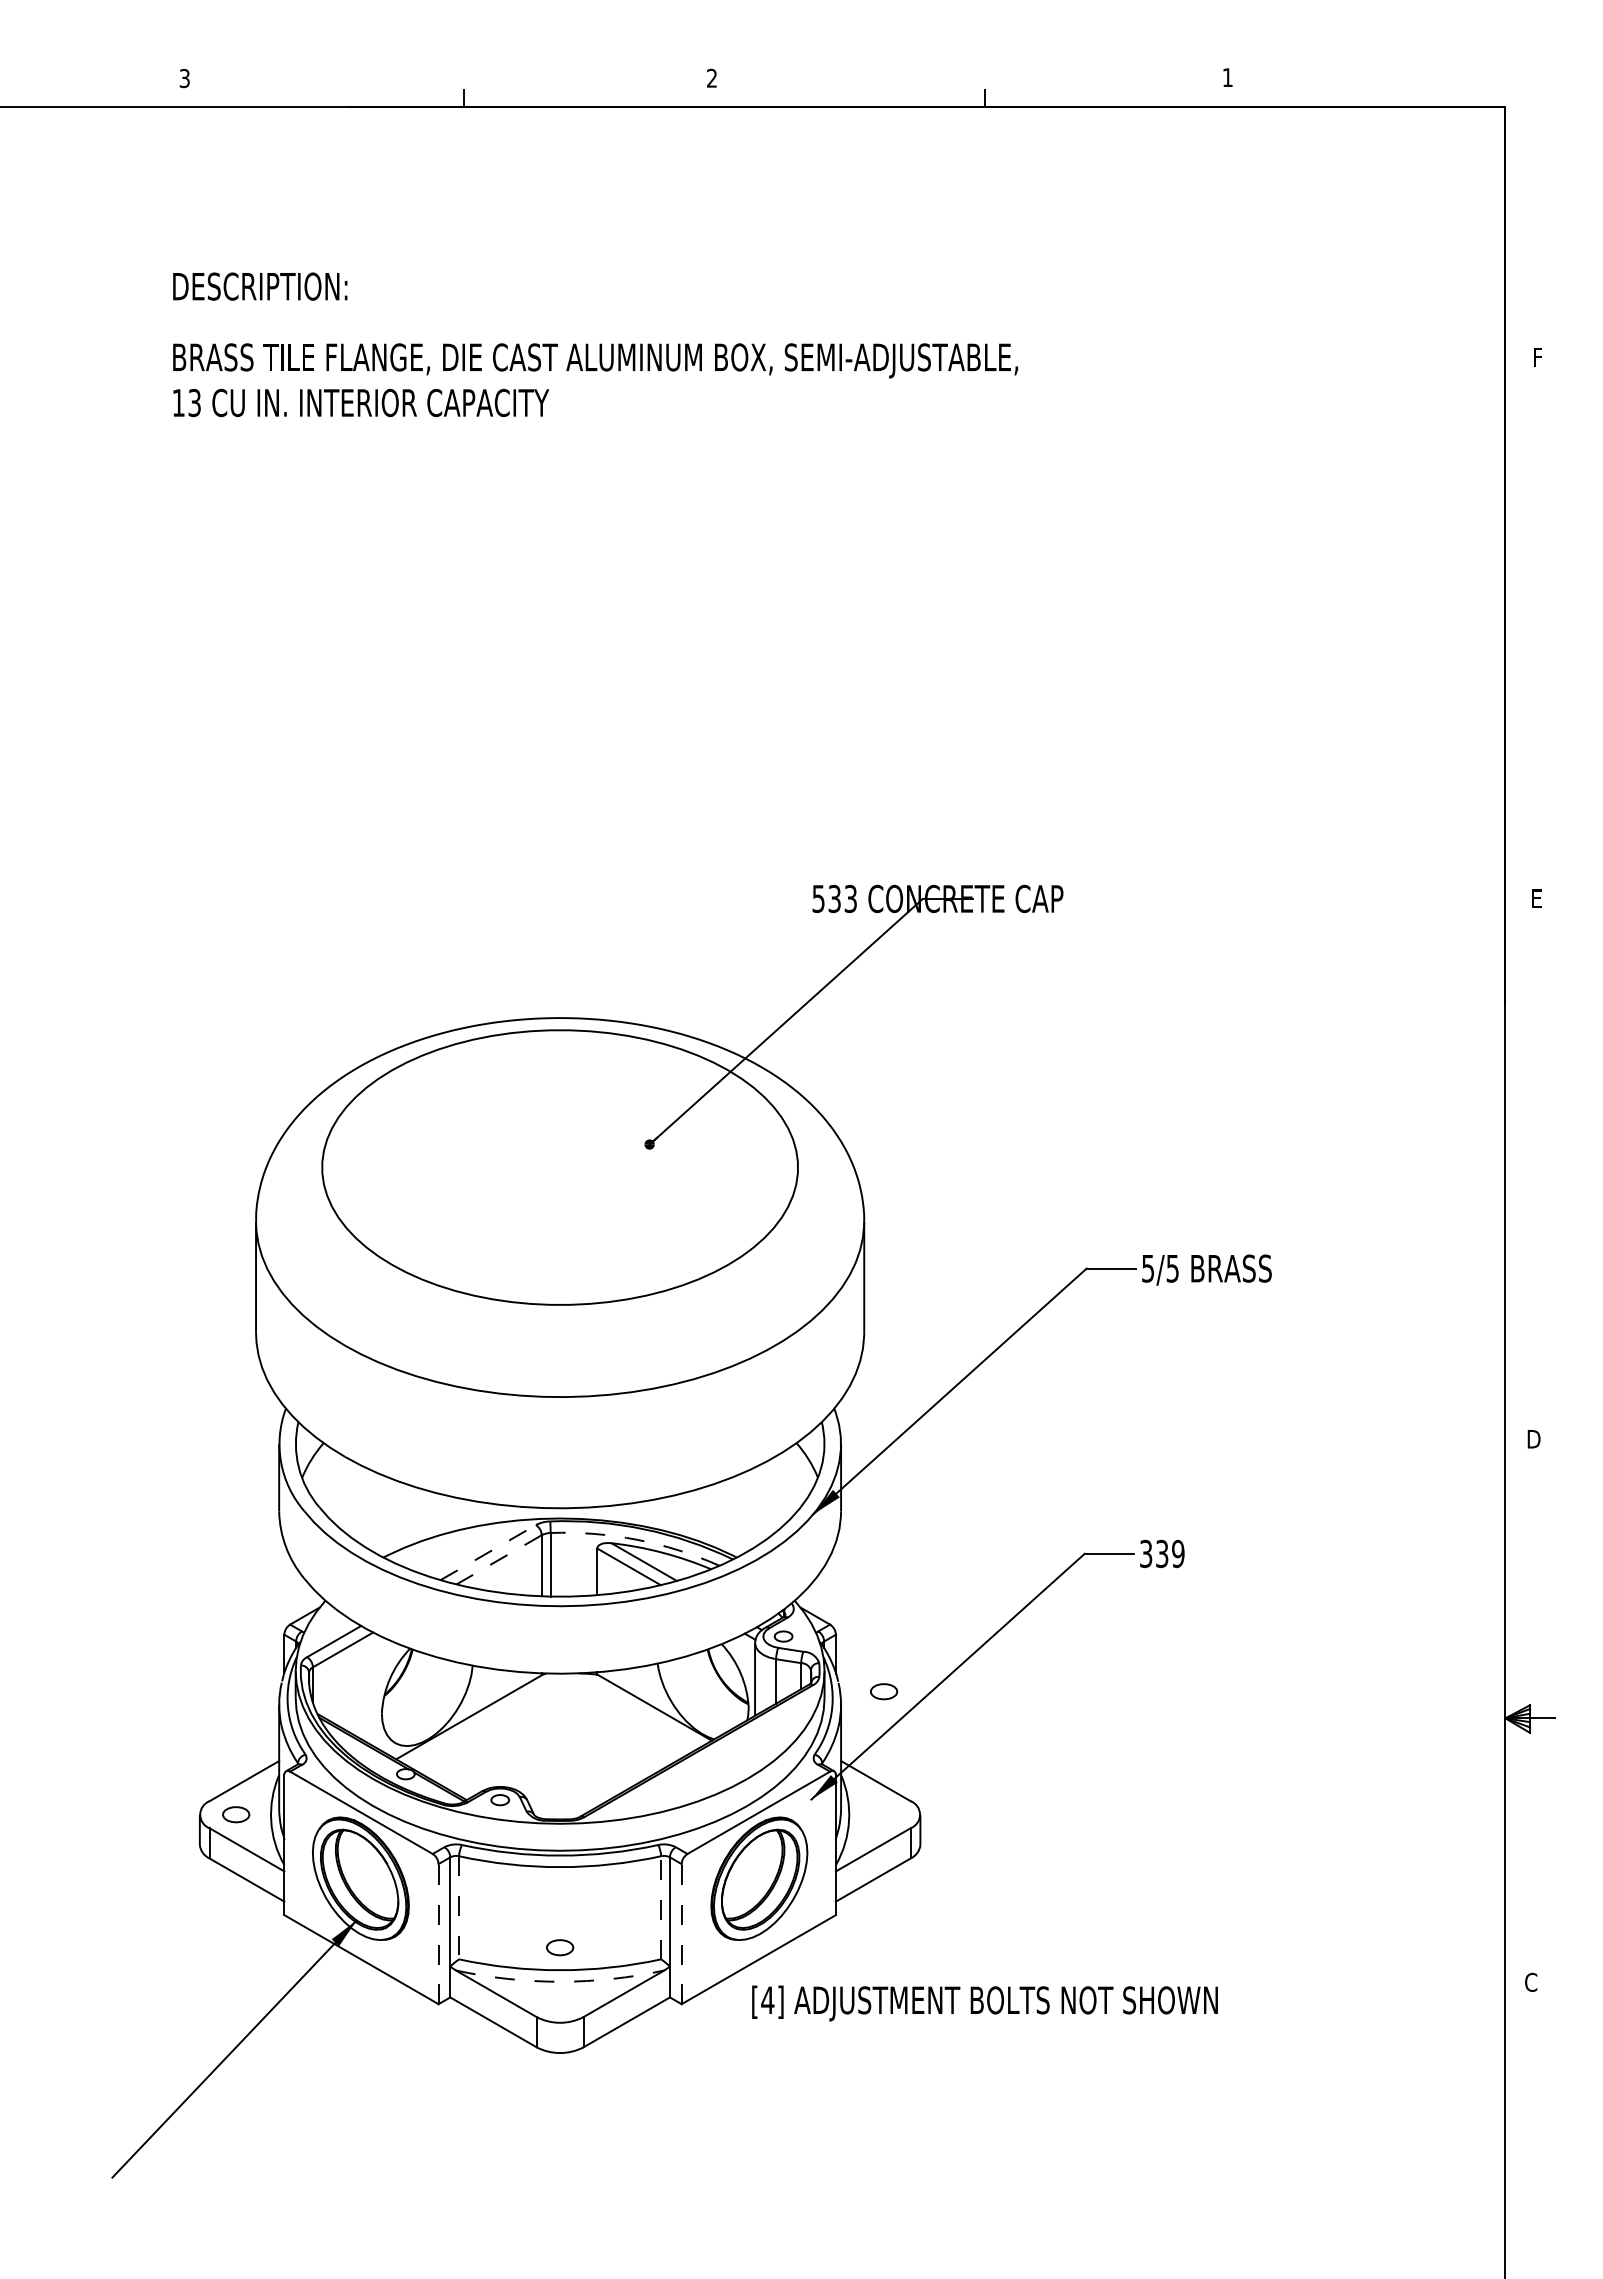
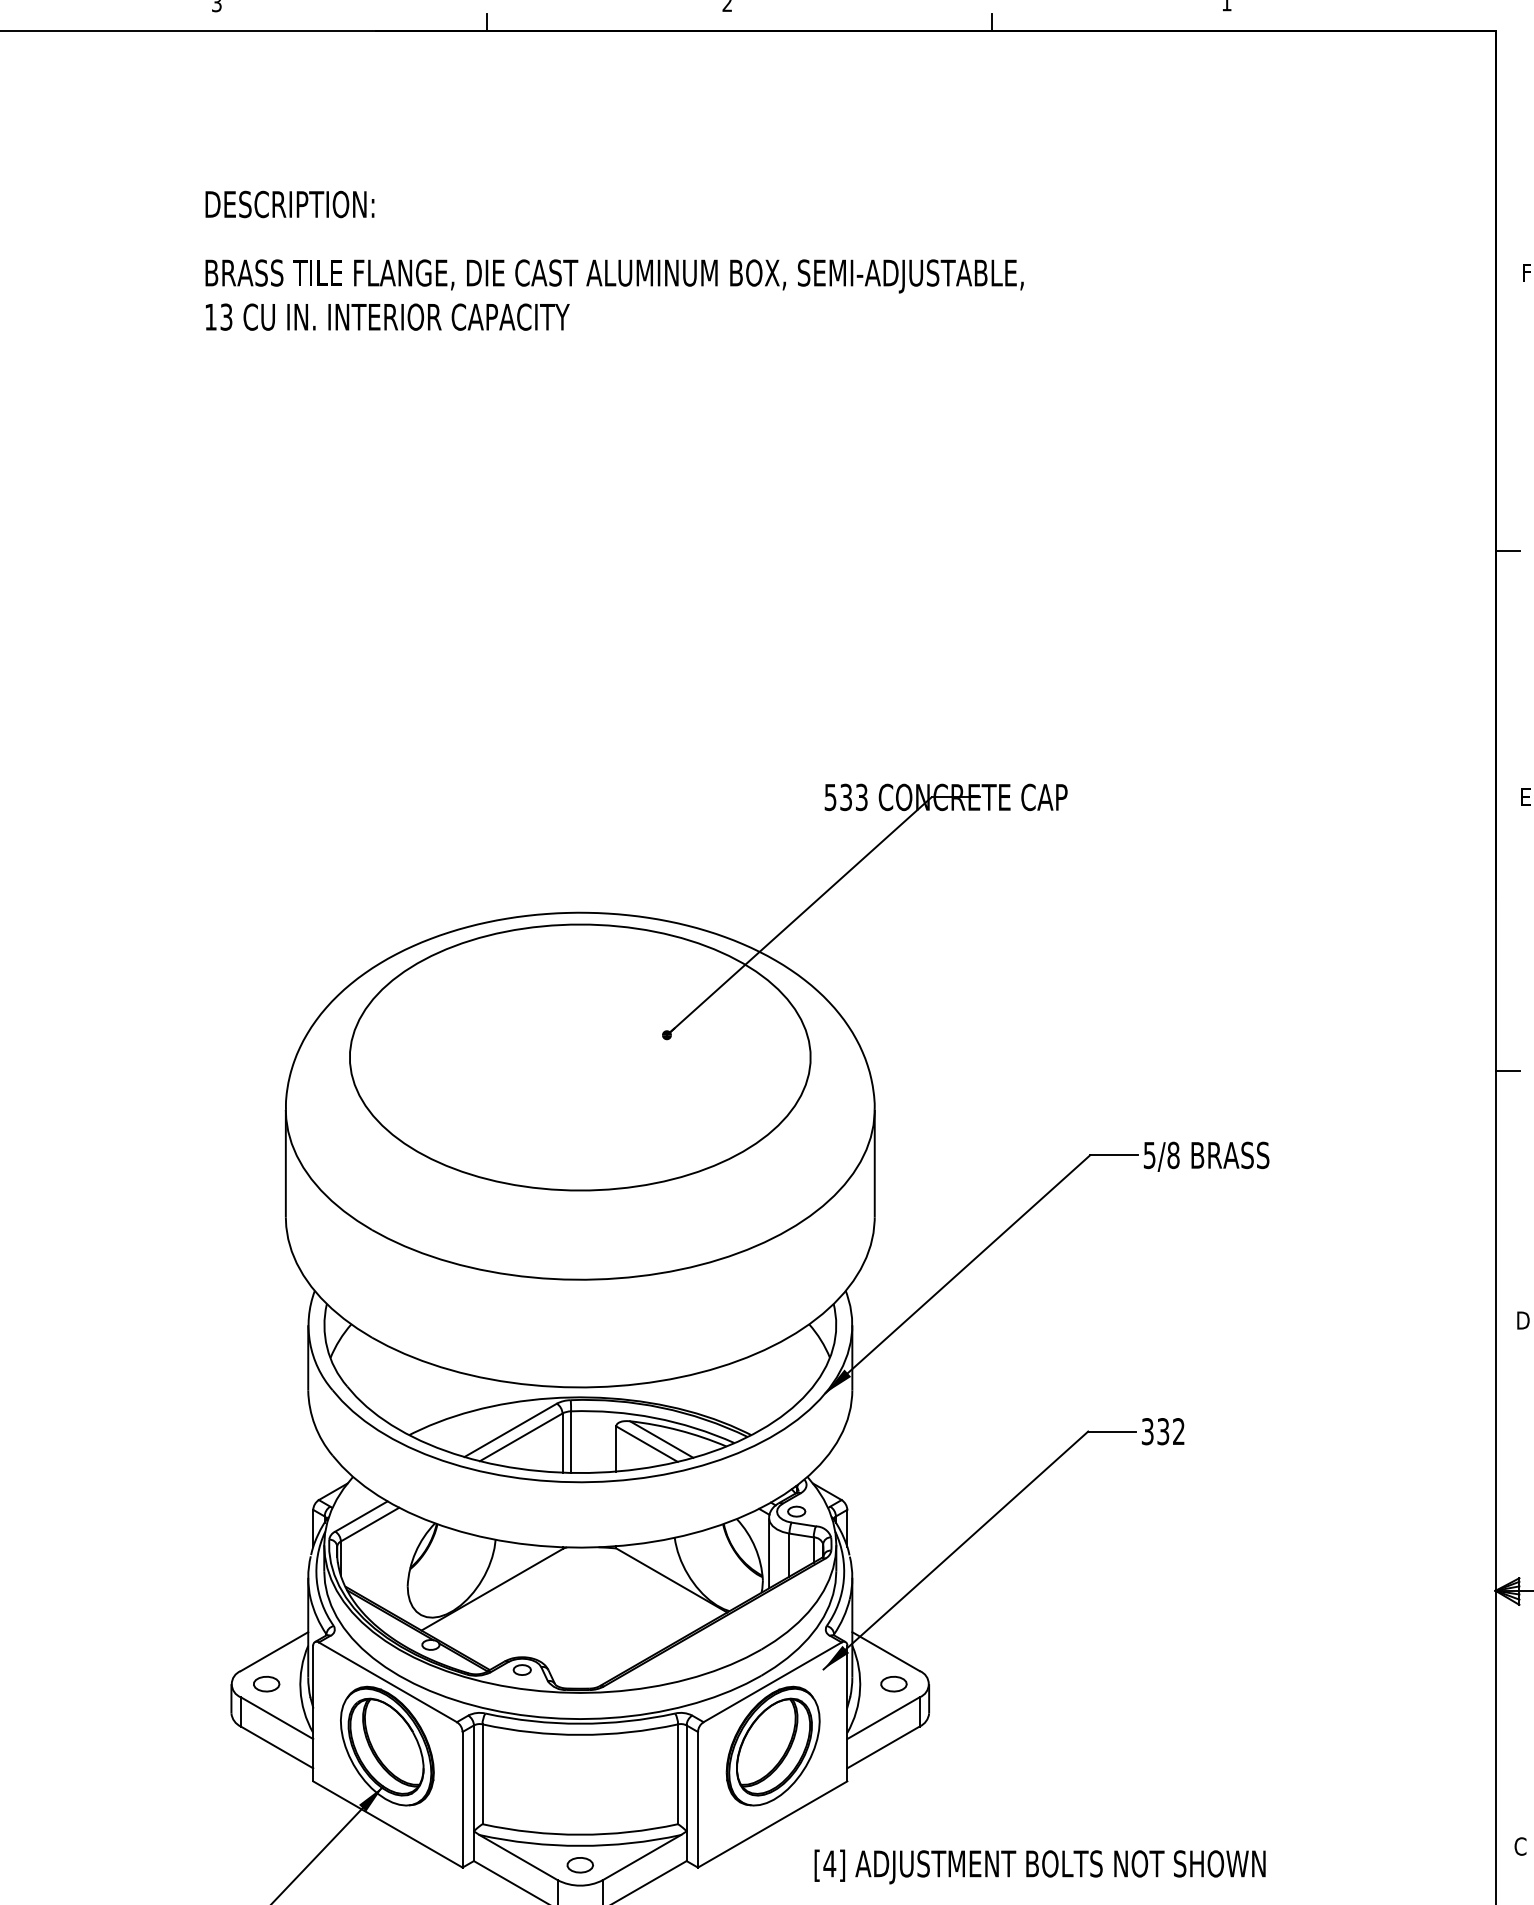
line: (1517, 644) -> (1507, 551), added
line: (1517, 1181) -> (1507, 1071), added
text: (1172, 1268) -> (1173, 1155), 5/5 -> 5/8
arc: (636, 1539) -> (654, 1417), dashed -> solid
line: (488, 1552) -> (510, 1430), dashed -> solid
text: (1178, 1554) -> (1179, 1432), 339 -> 332
line: (498, 1560) -> (520, 1437), dashed -> solid
part: (884, 1691) -> (894, 1683), moved
line: (459, 1907) -> (482, 1773), dashed -> solid
line: (661, 1907) -> (678, 1773), dashed -> solid
line: (438, 1933) -> (462, 1799), dashed -> solid
line: (681, 1933) -> (697, 1799), dashed -> solid
part: (560, 1947) -> (580, 1865), moved
arc: (560, 1981) -> (580, 1845), dashed -> solid
text: (984, 2003) -> (1039, 1866), moved

